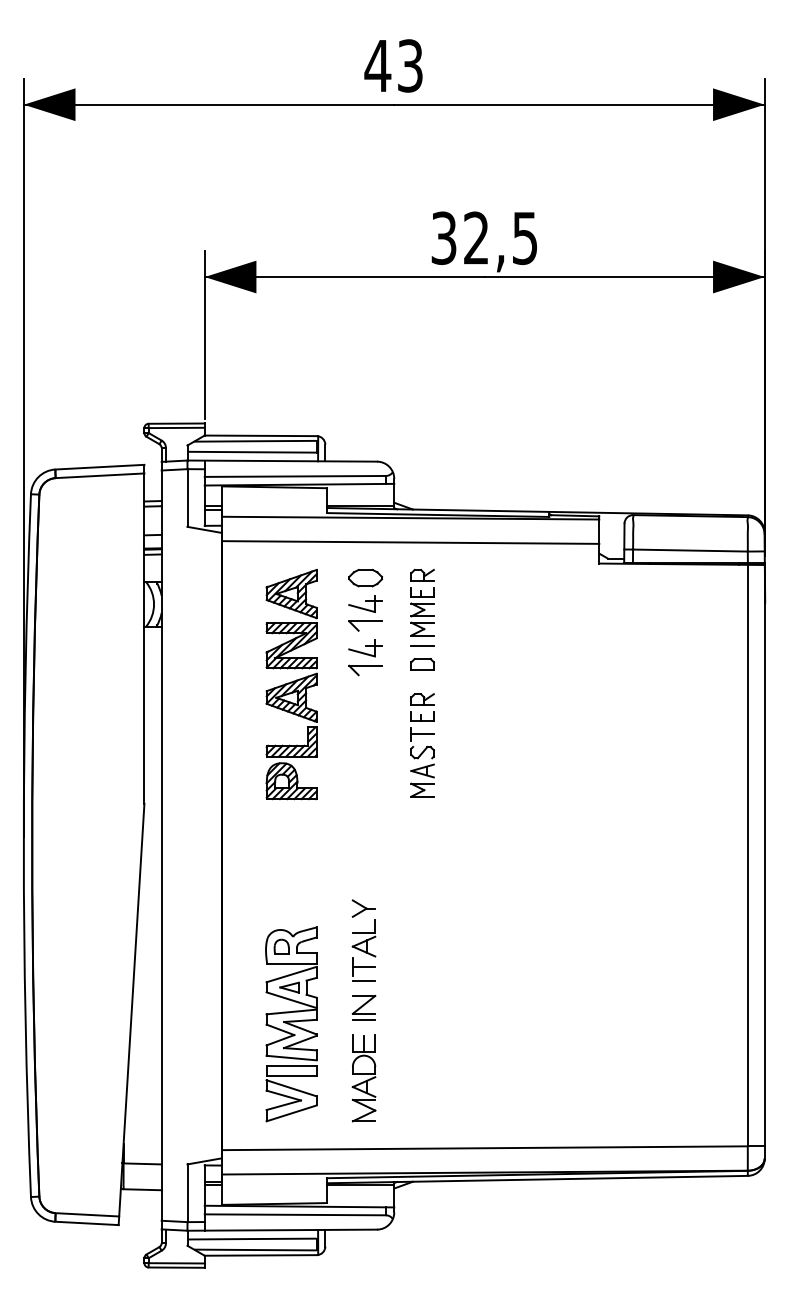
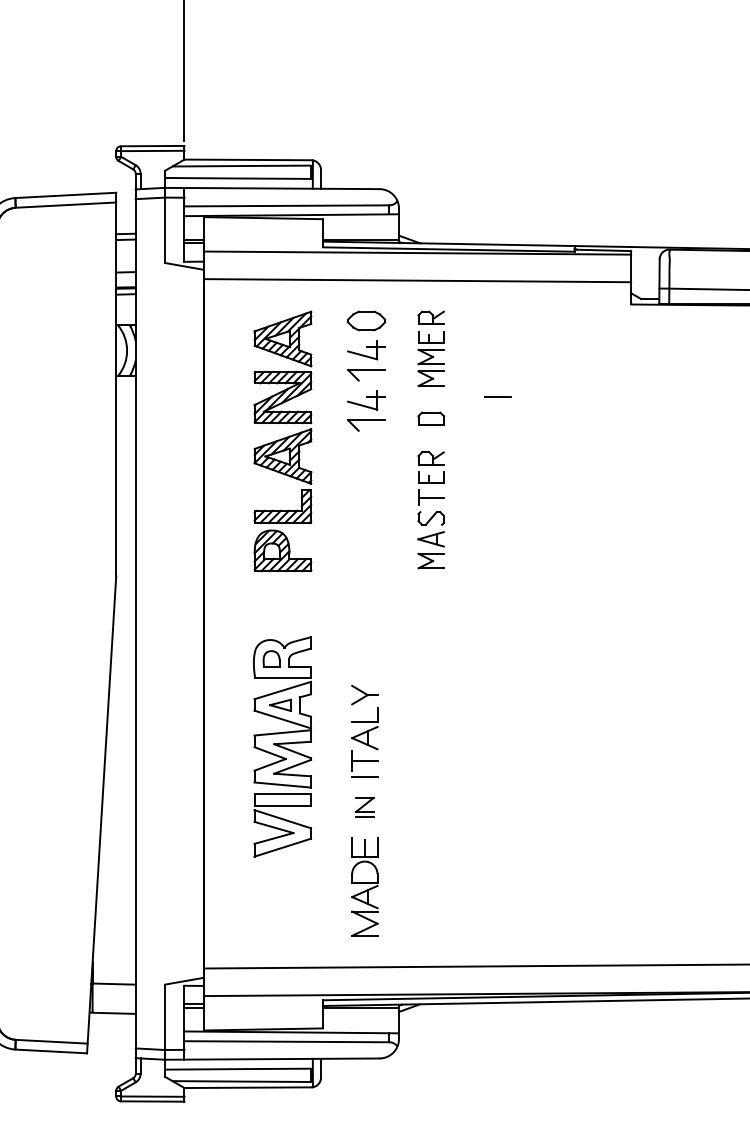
line: (422, 645) -> (497, 397), moved
part: (363, 1007) -> (364, 807), size x0.7
part: (291, 1024) -> (282, 747), moved

